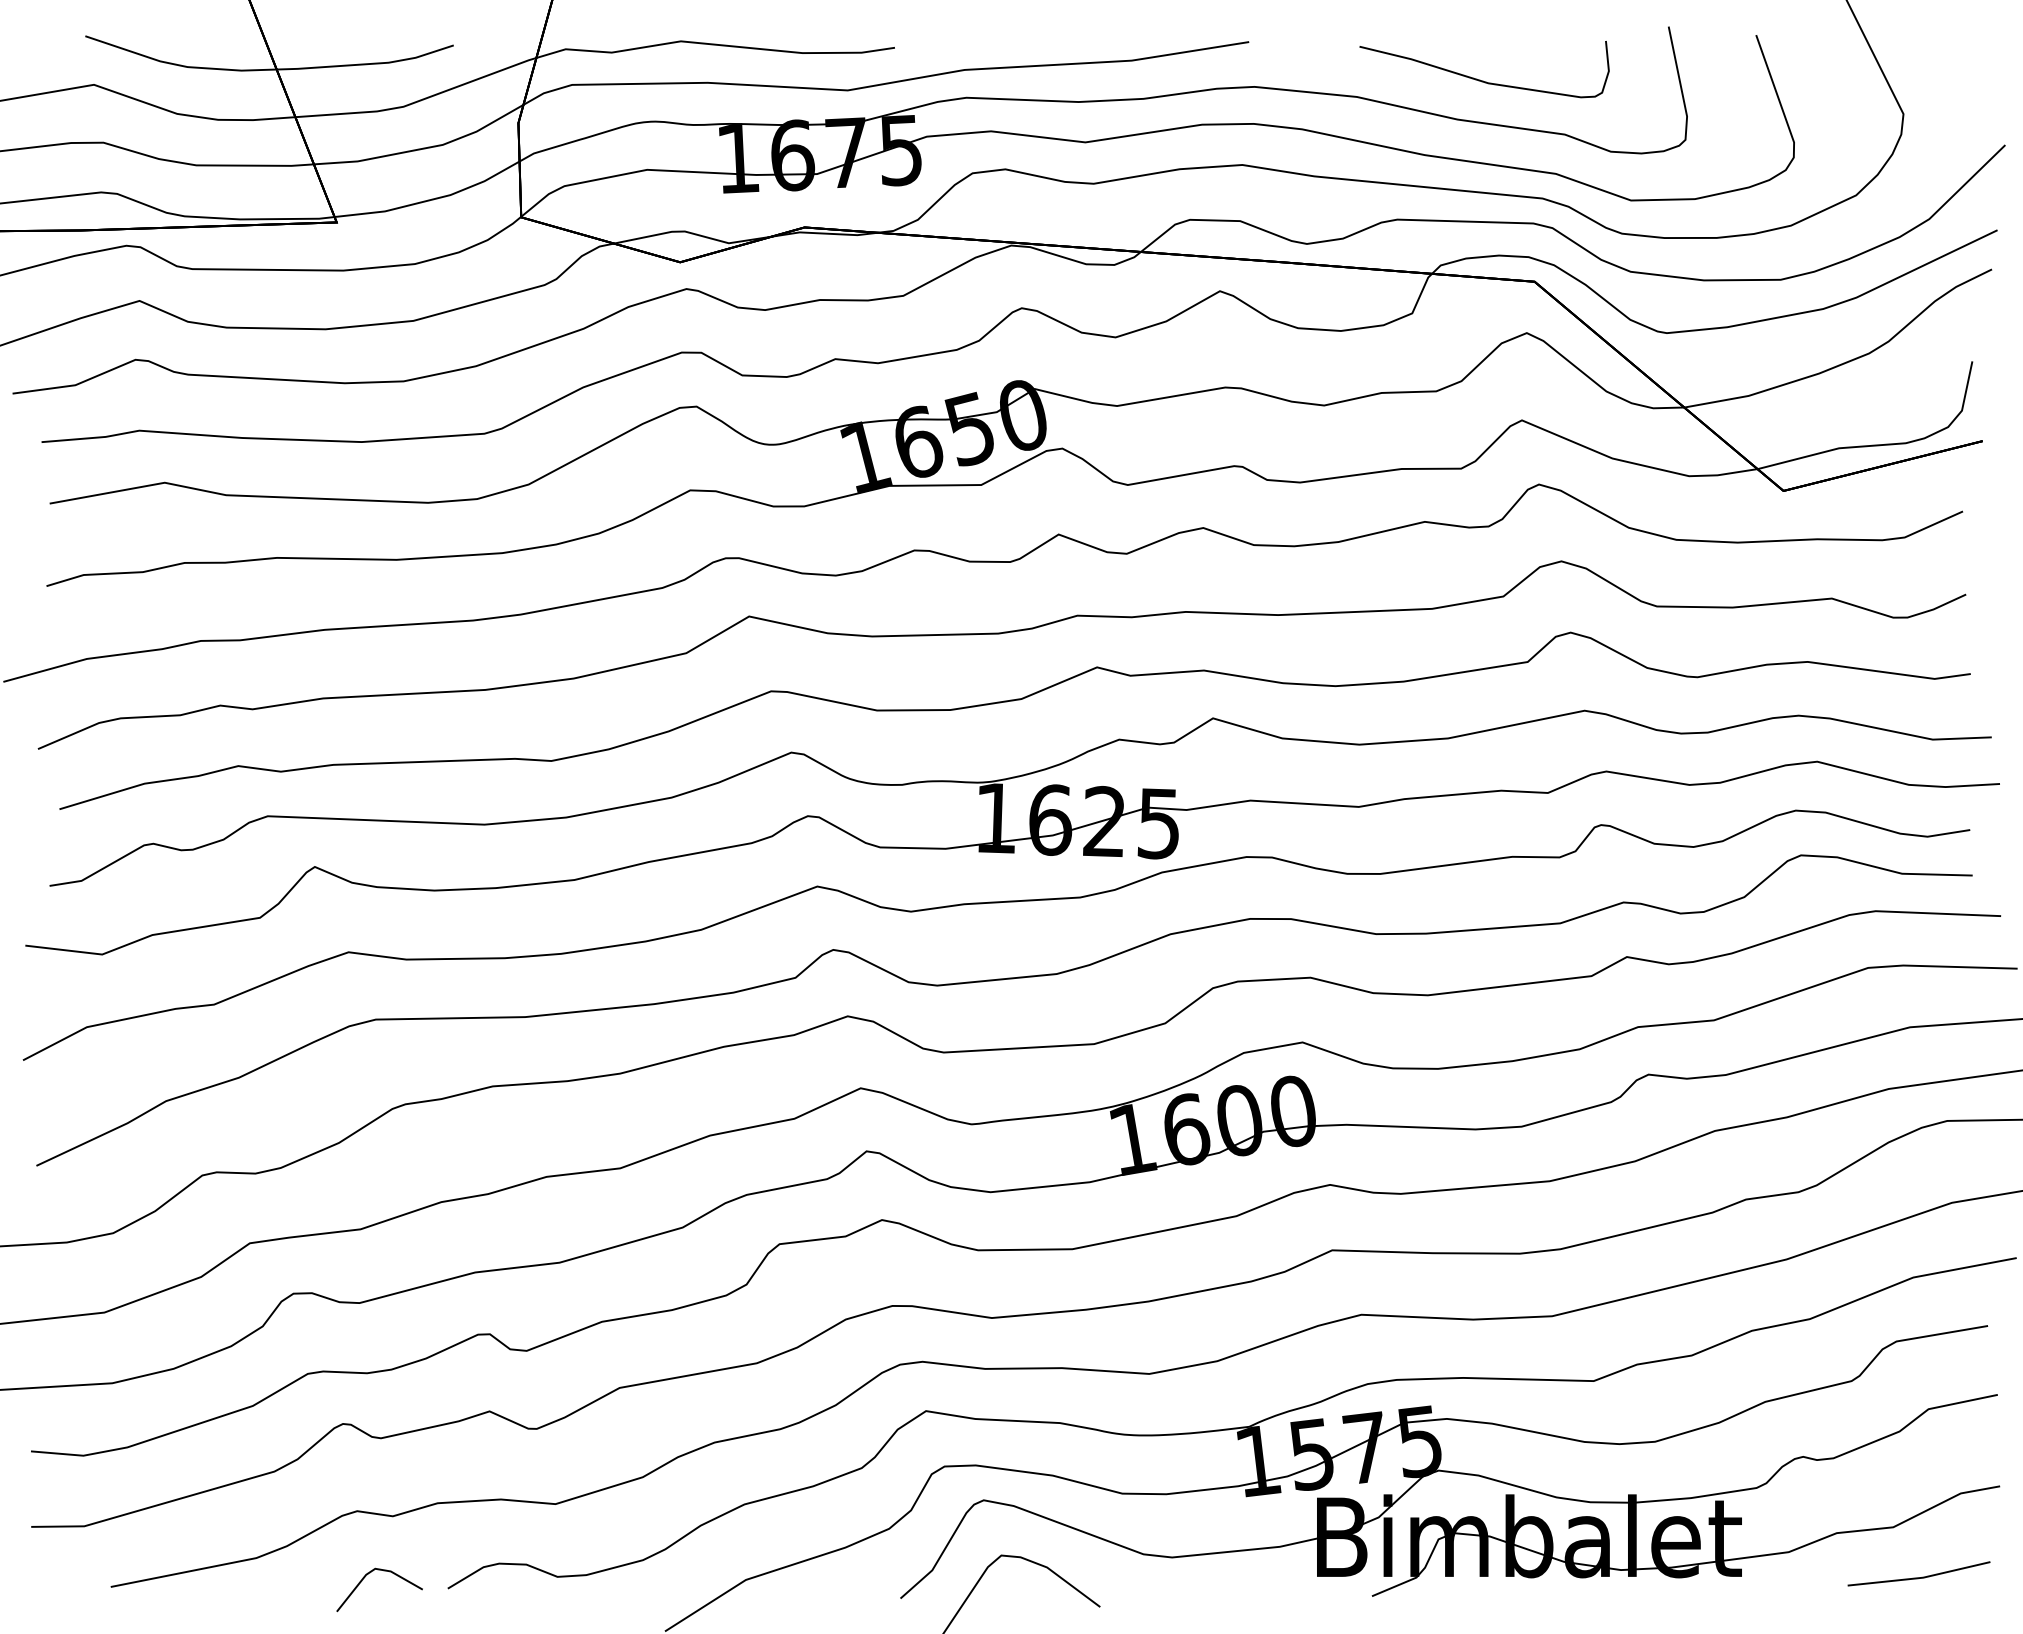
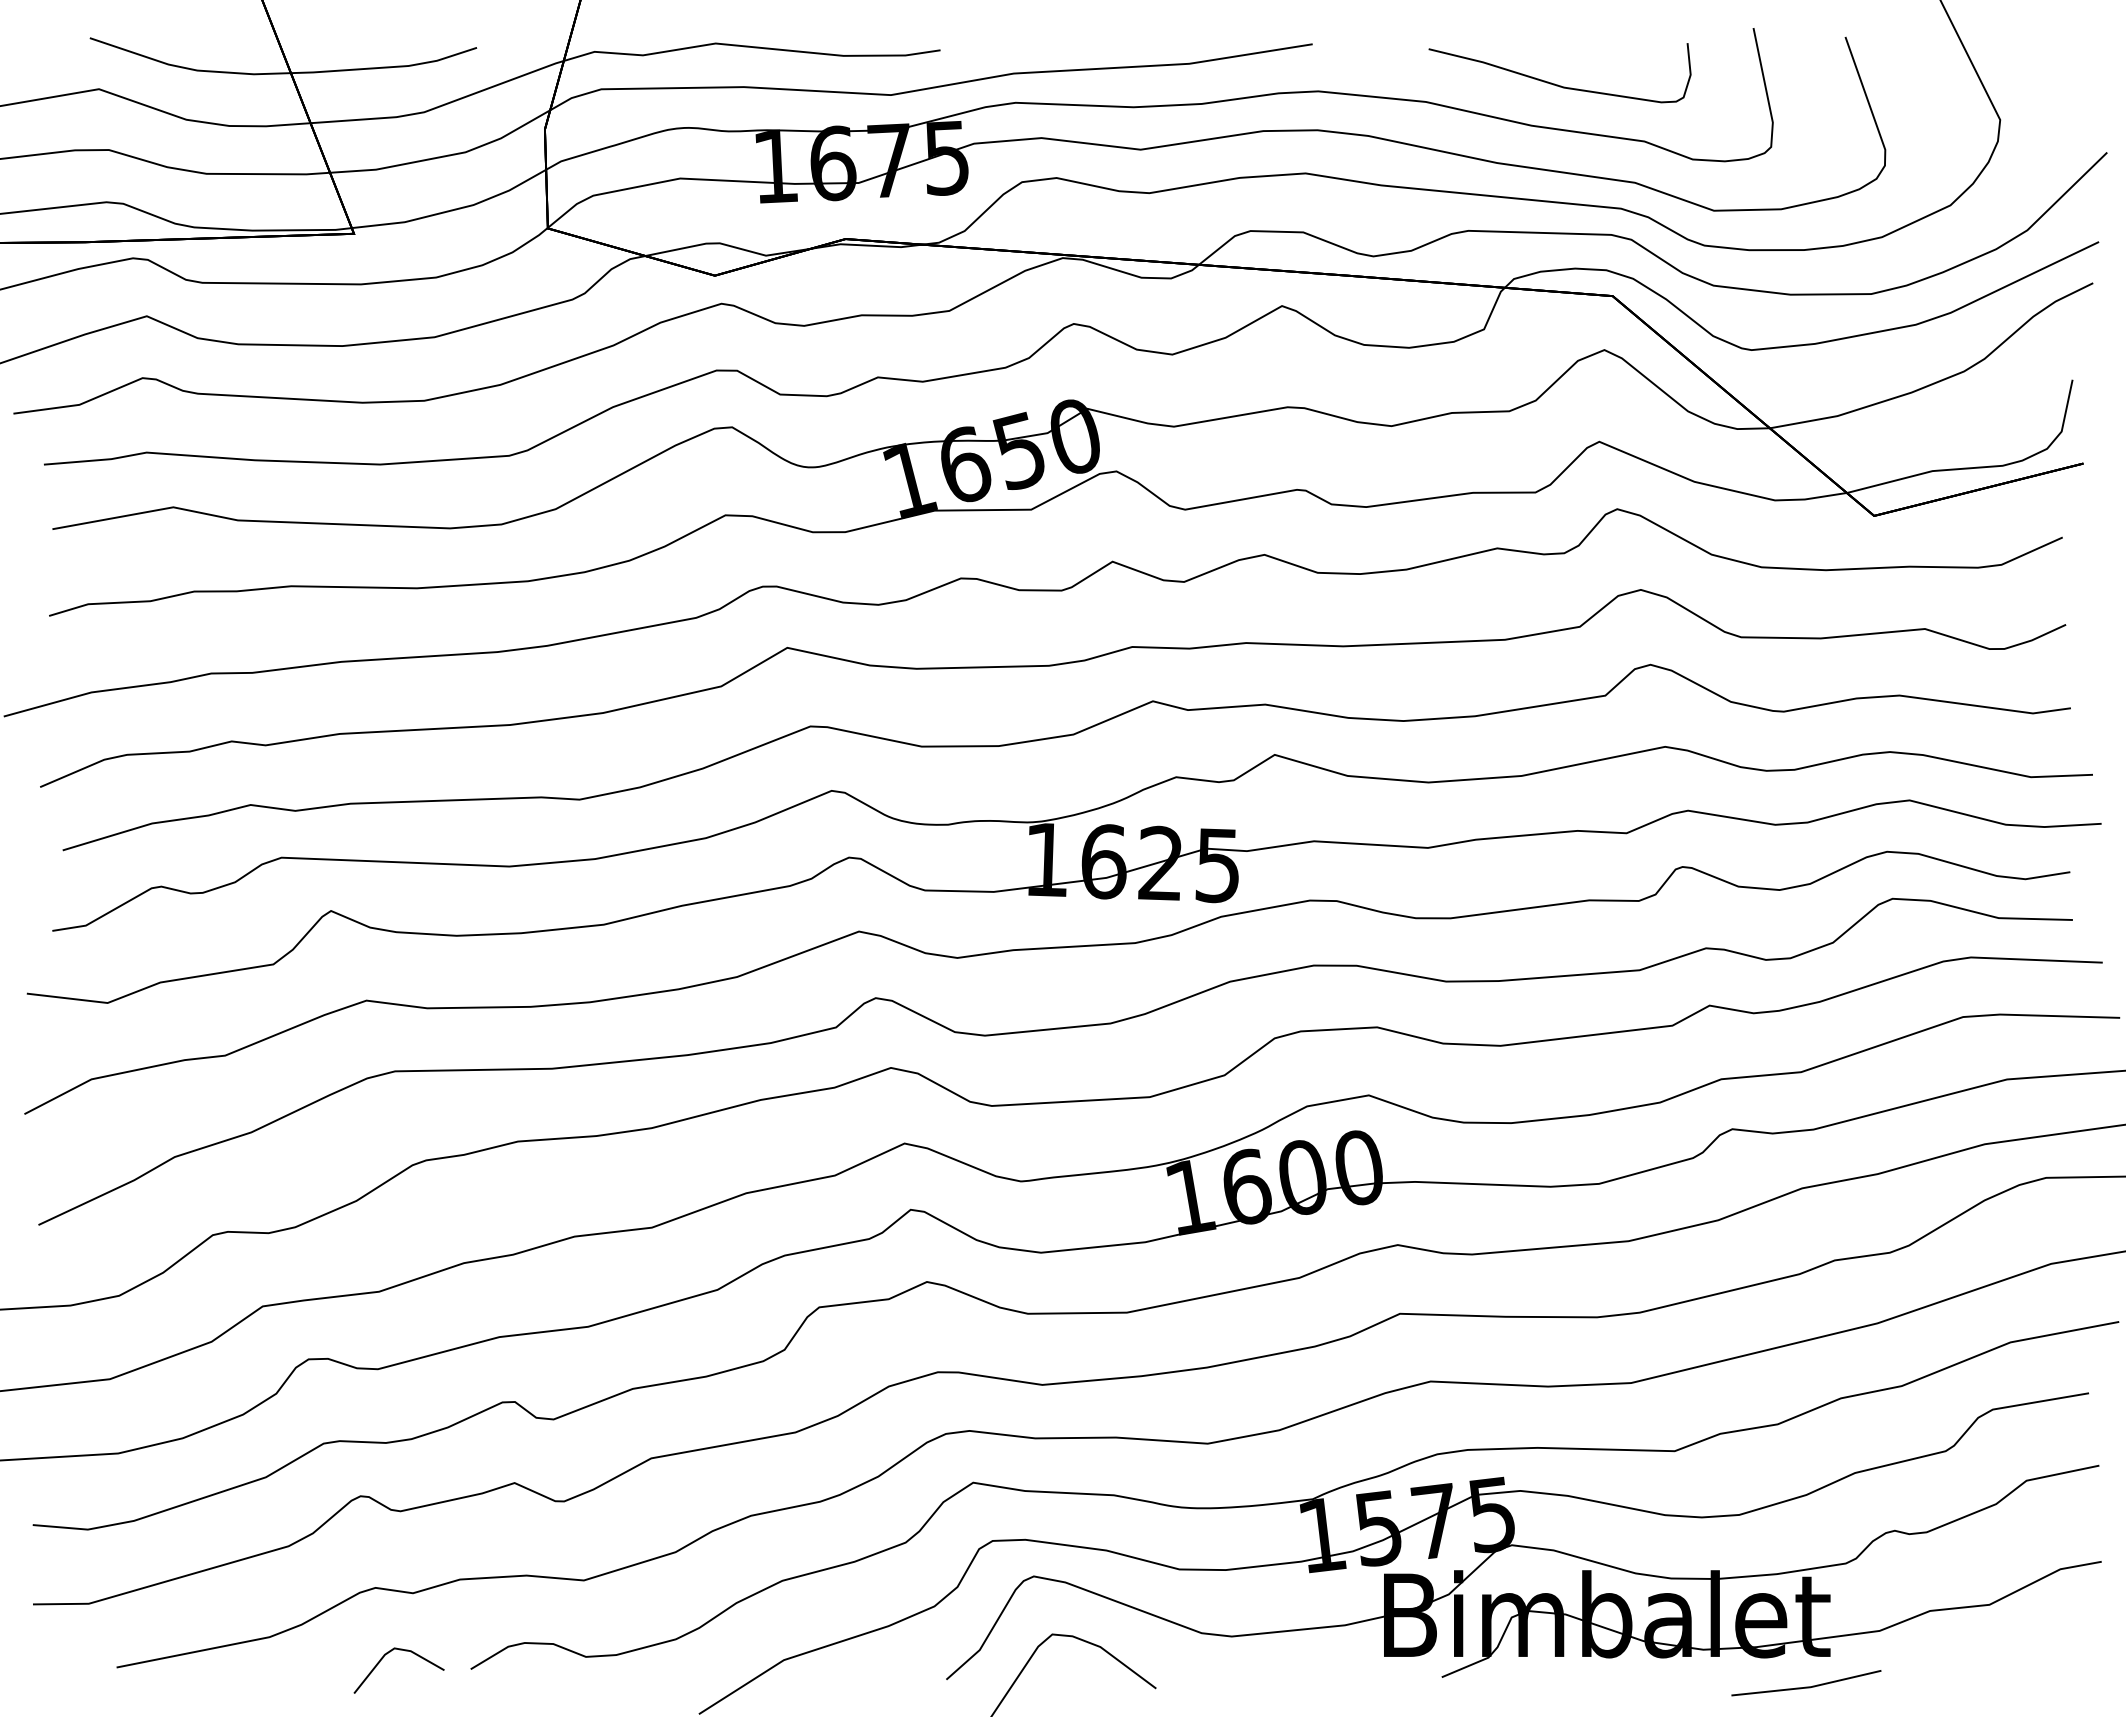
part: (1918, 1573) -> (1805, 1682), moved

